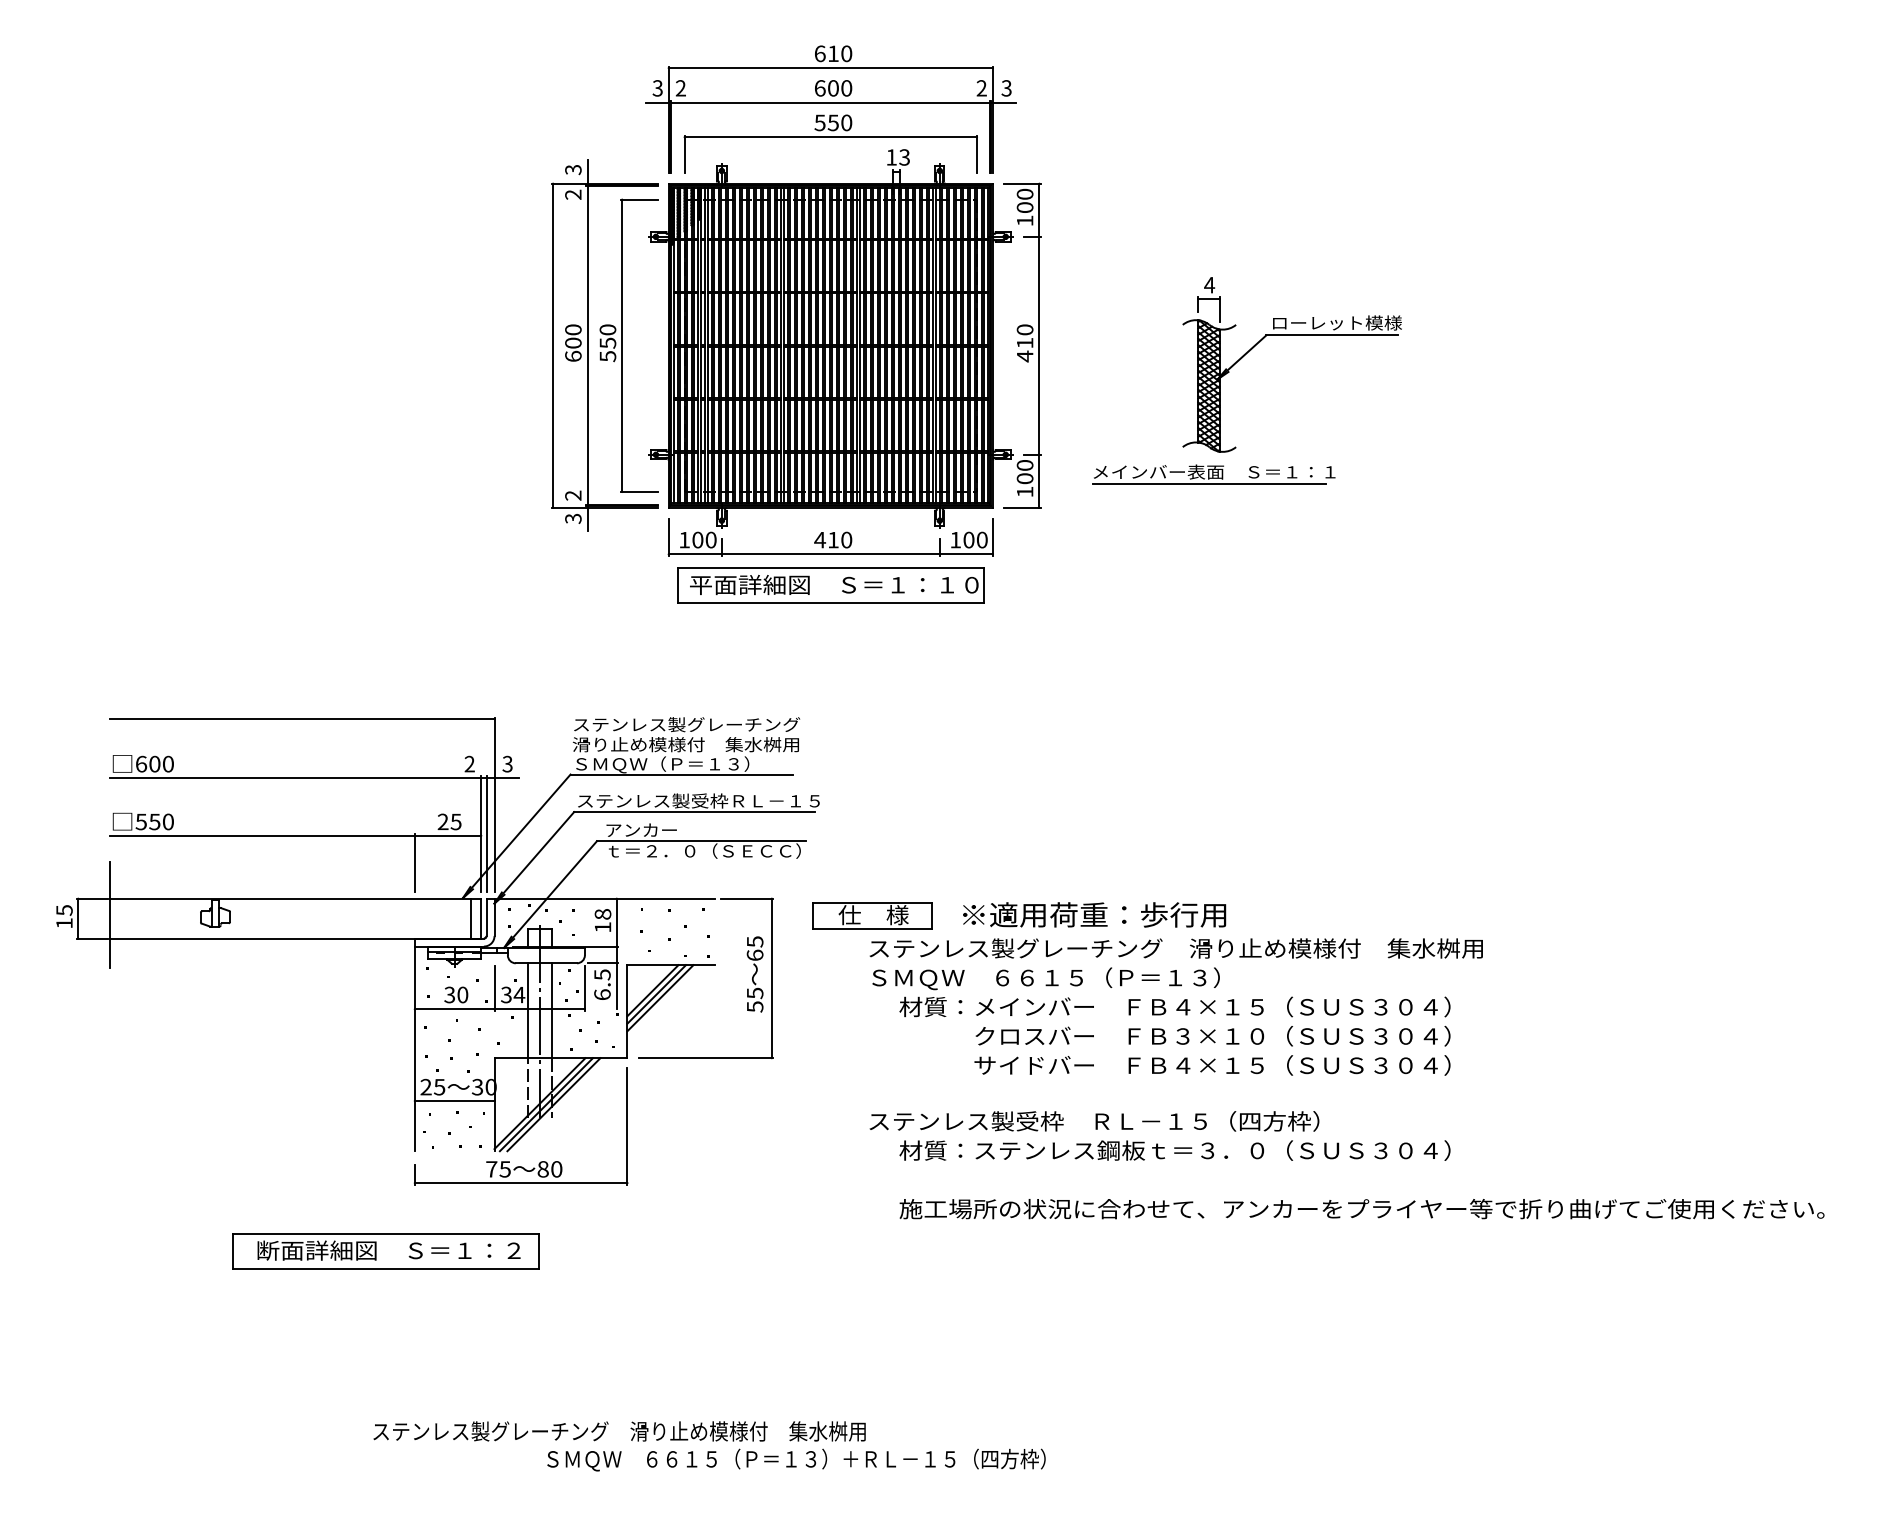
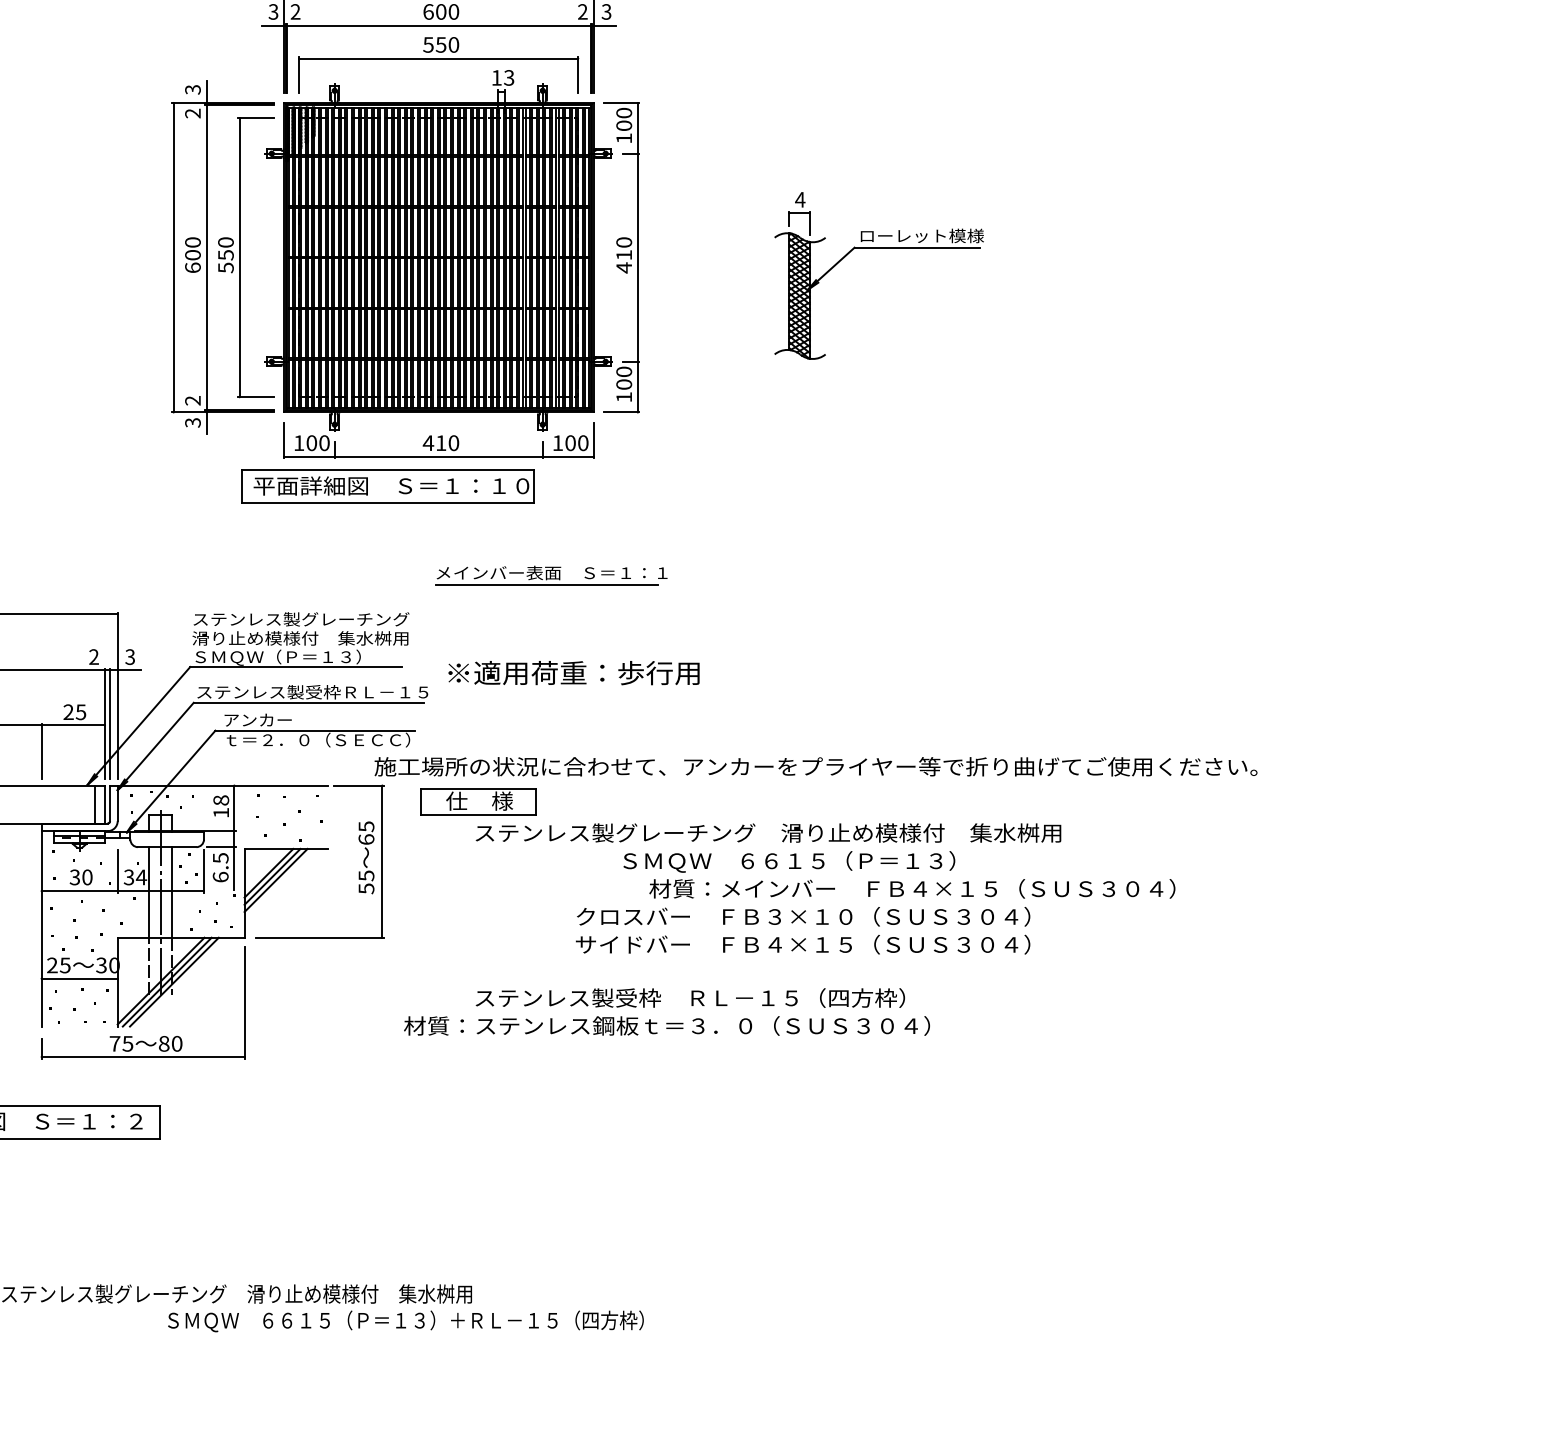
part: (1213, 474) -> (551, 575), moved
part: (830, 585) -> (387, 486), moved
text: (1094, 914) -> (573, 672), moved
text: (1161, 992) -> (899, 875), moved
text: (1174, 1150) -> (666, 1025), moved
text: (1361, 1209) -> (815, 767), moved

